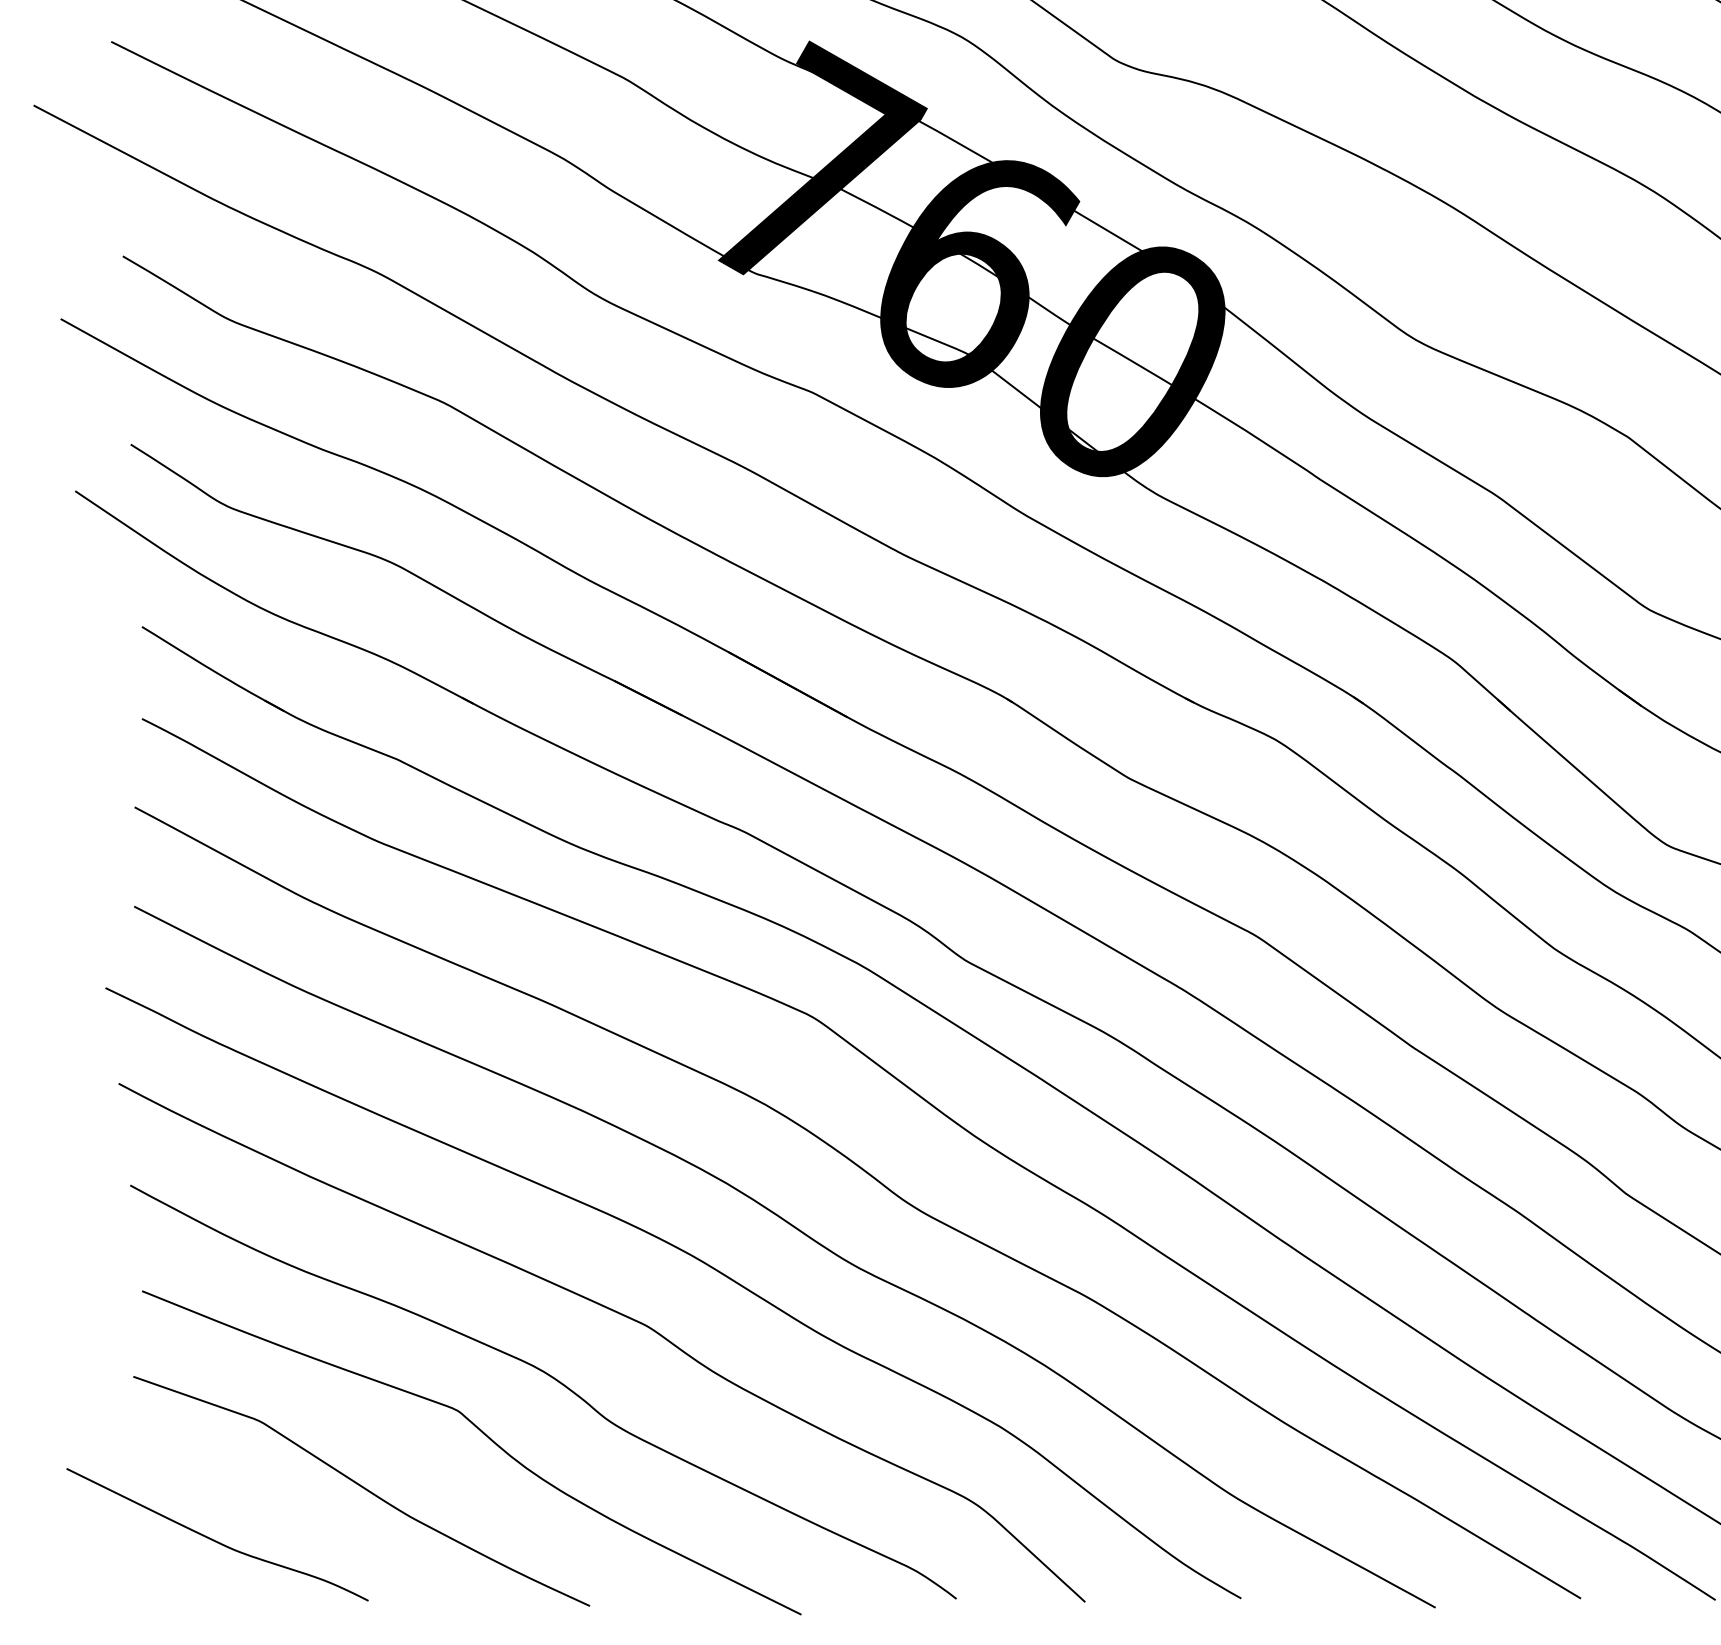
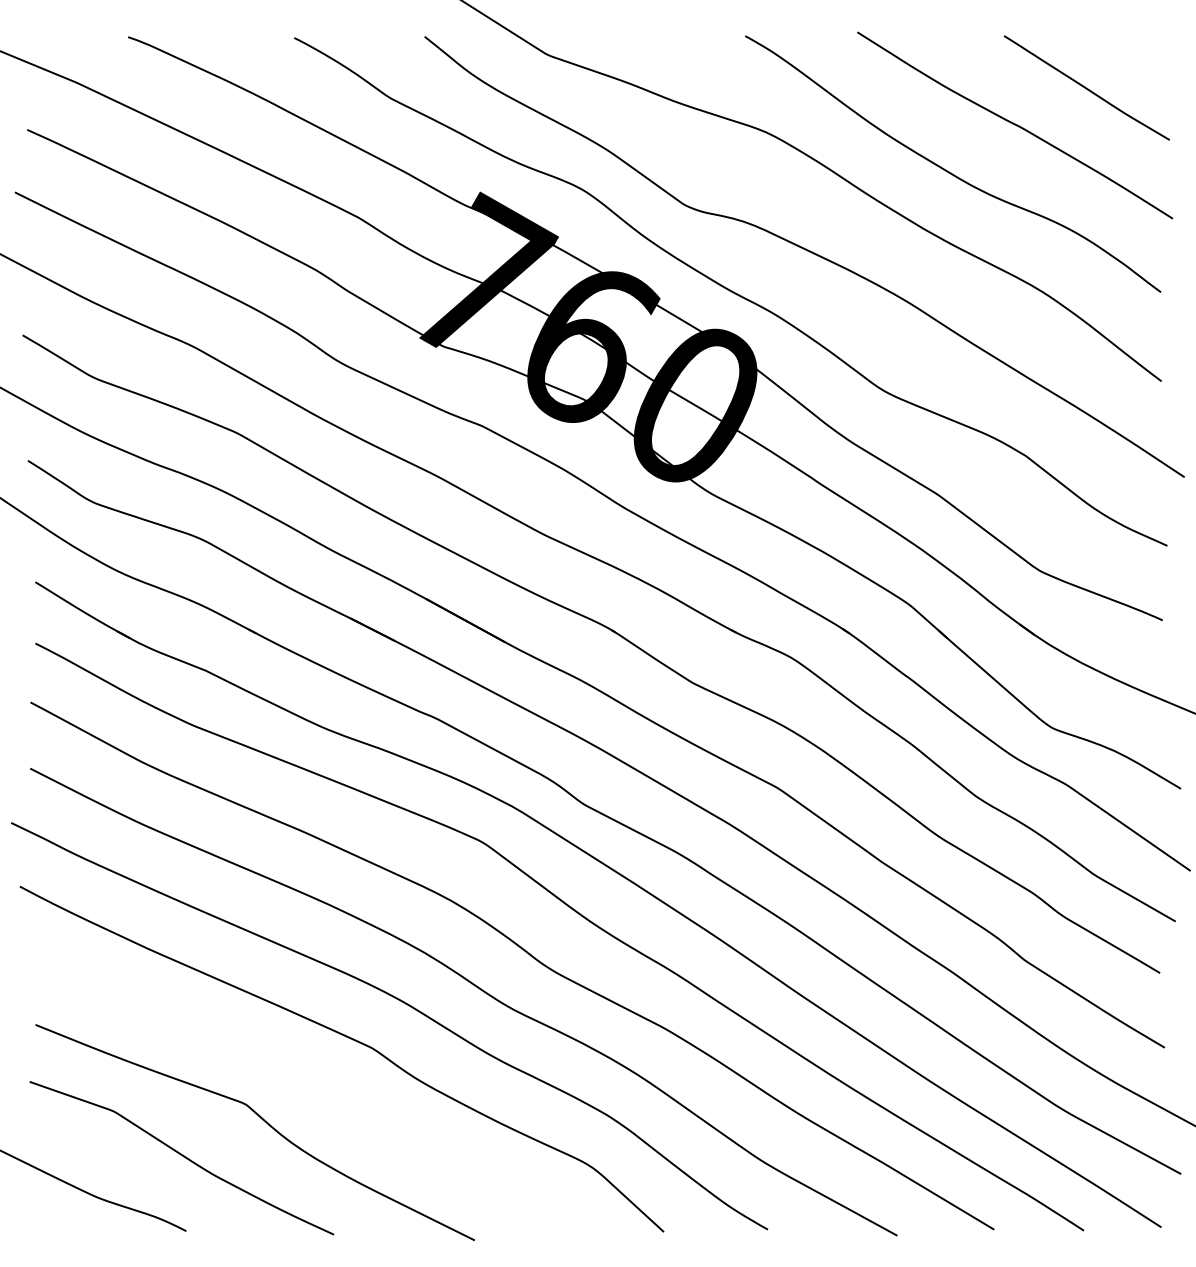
curve: (551, 1379) -> (308, 1083), removed

